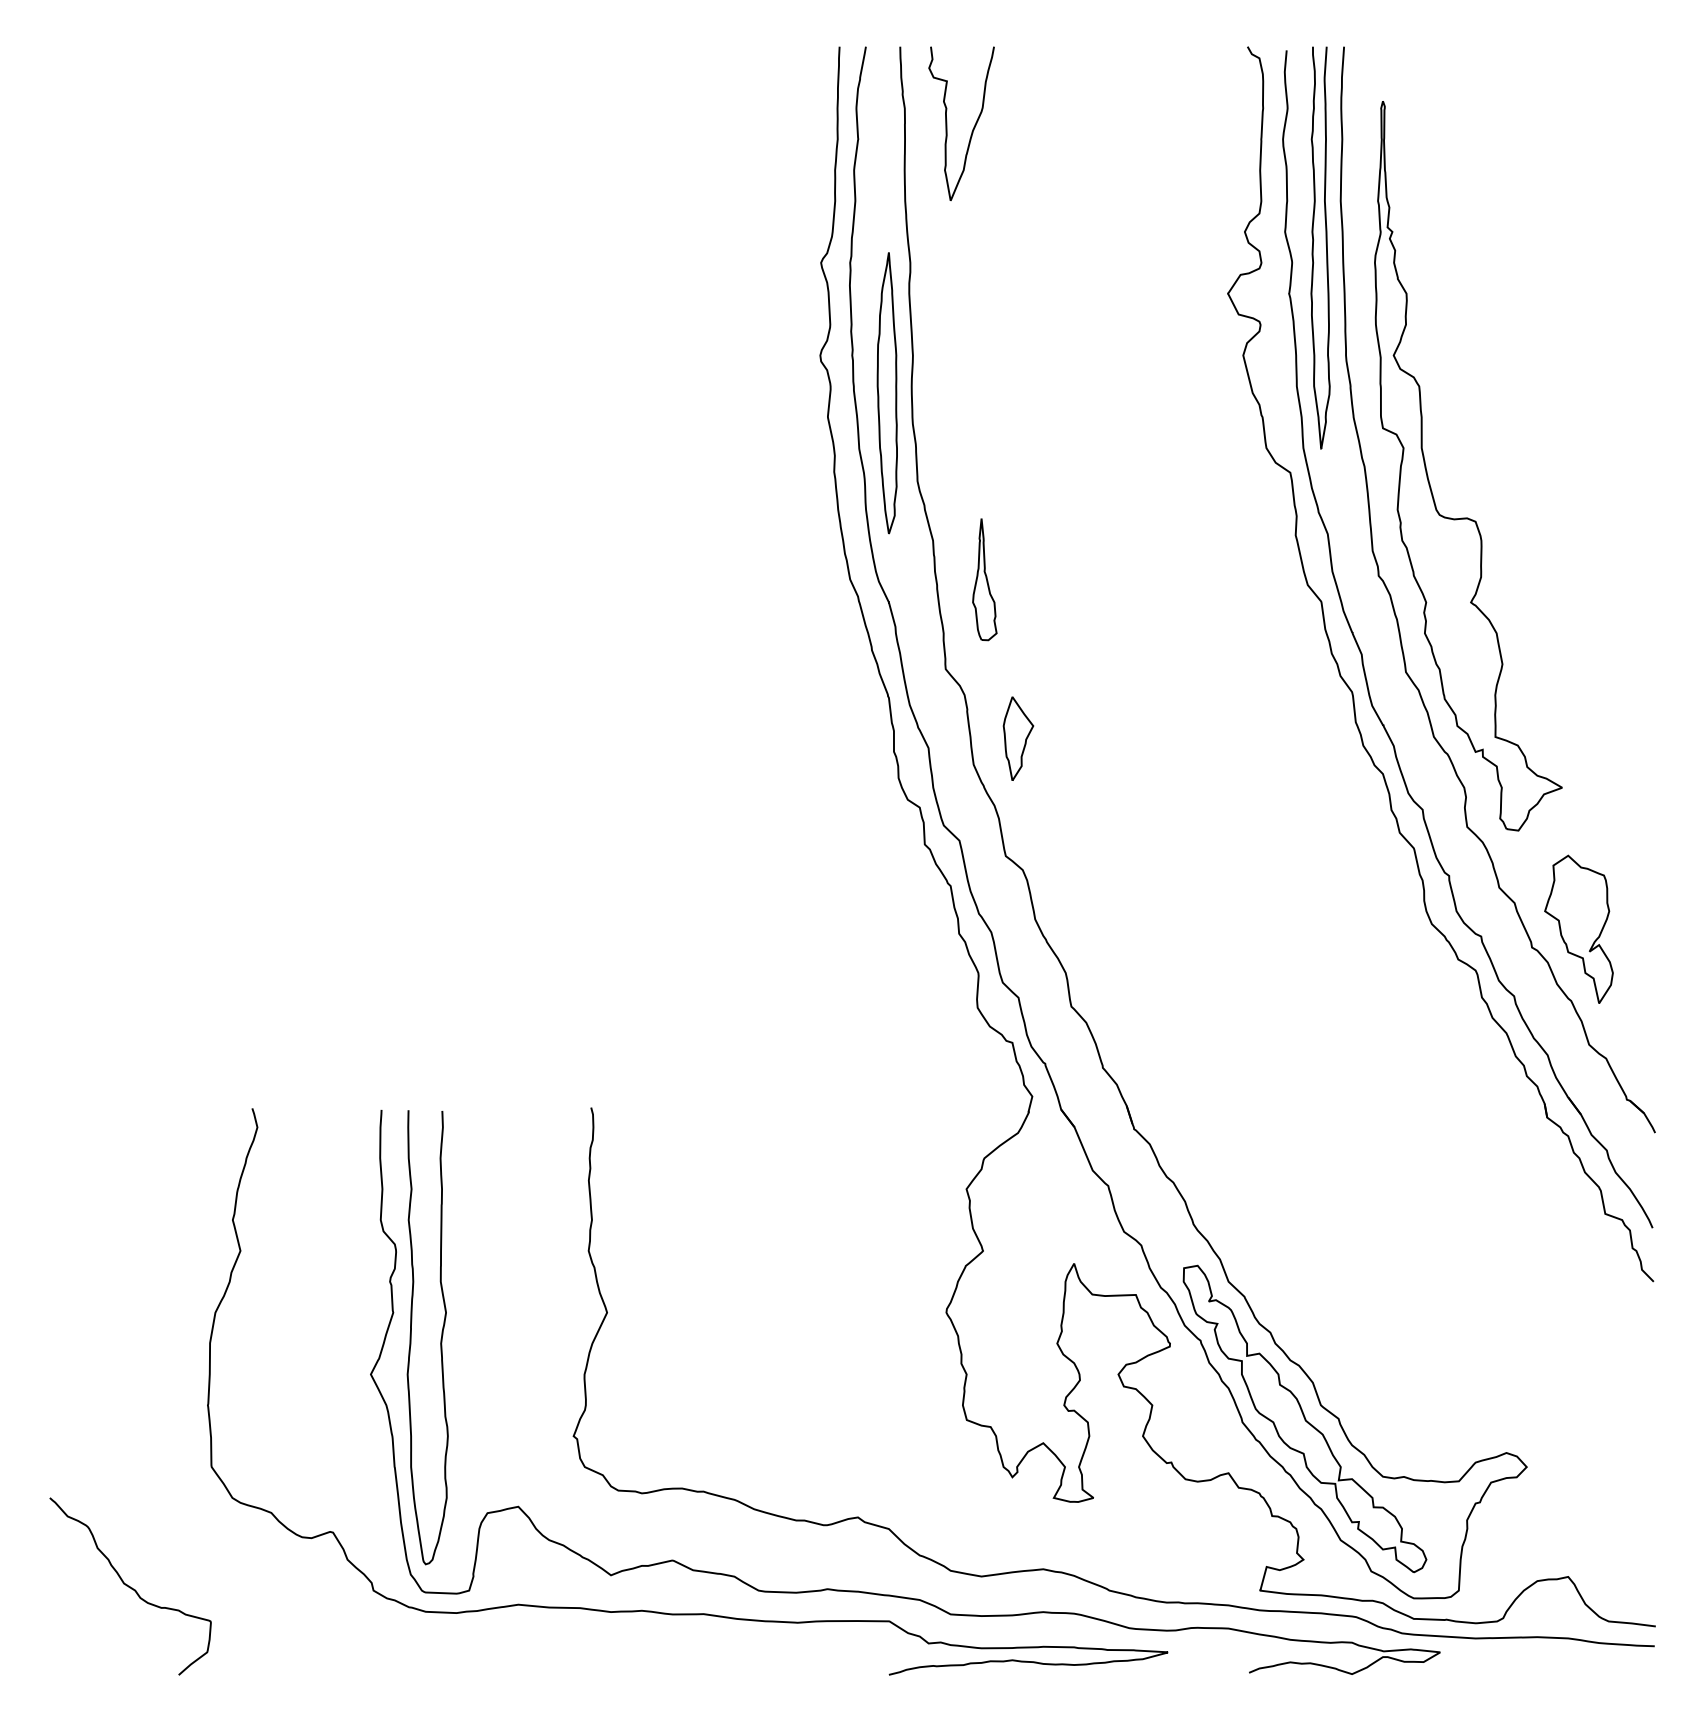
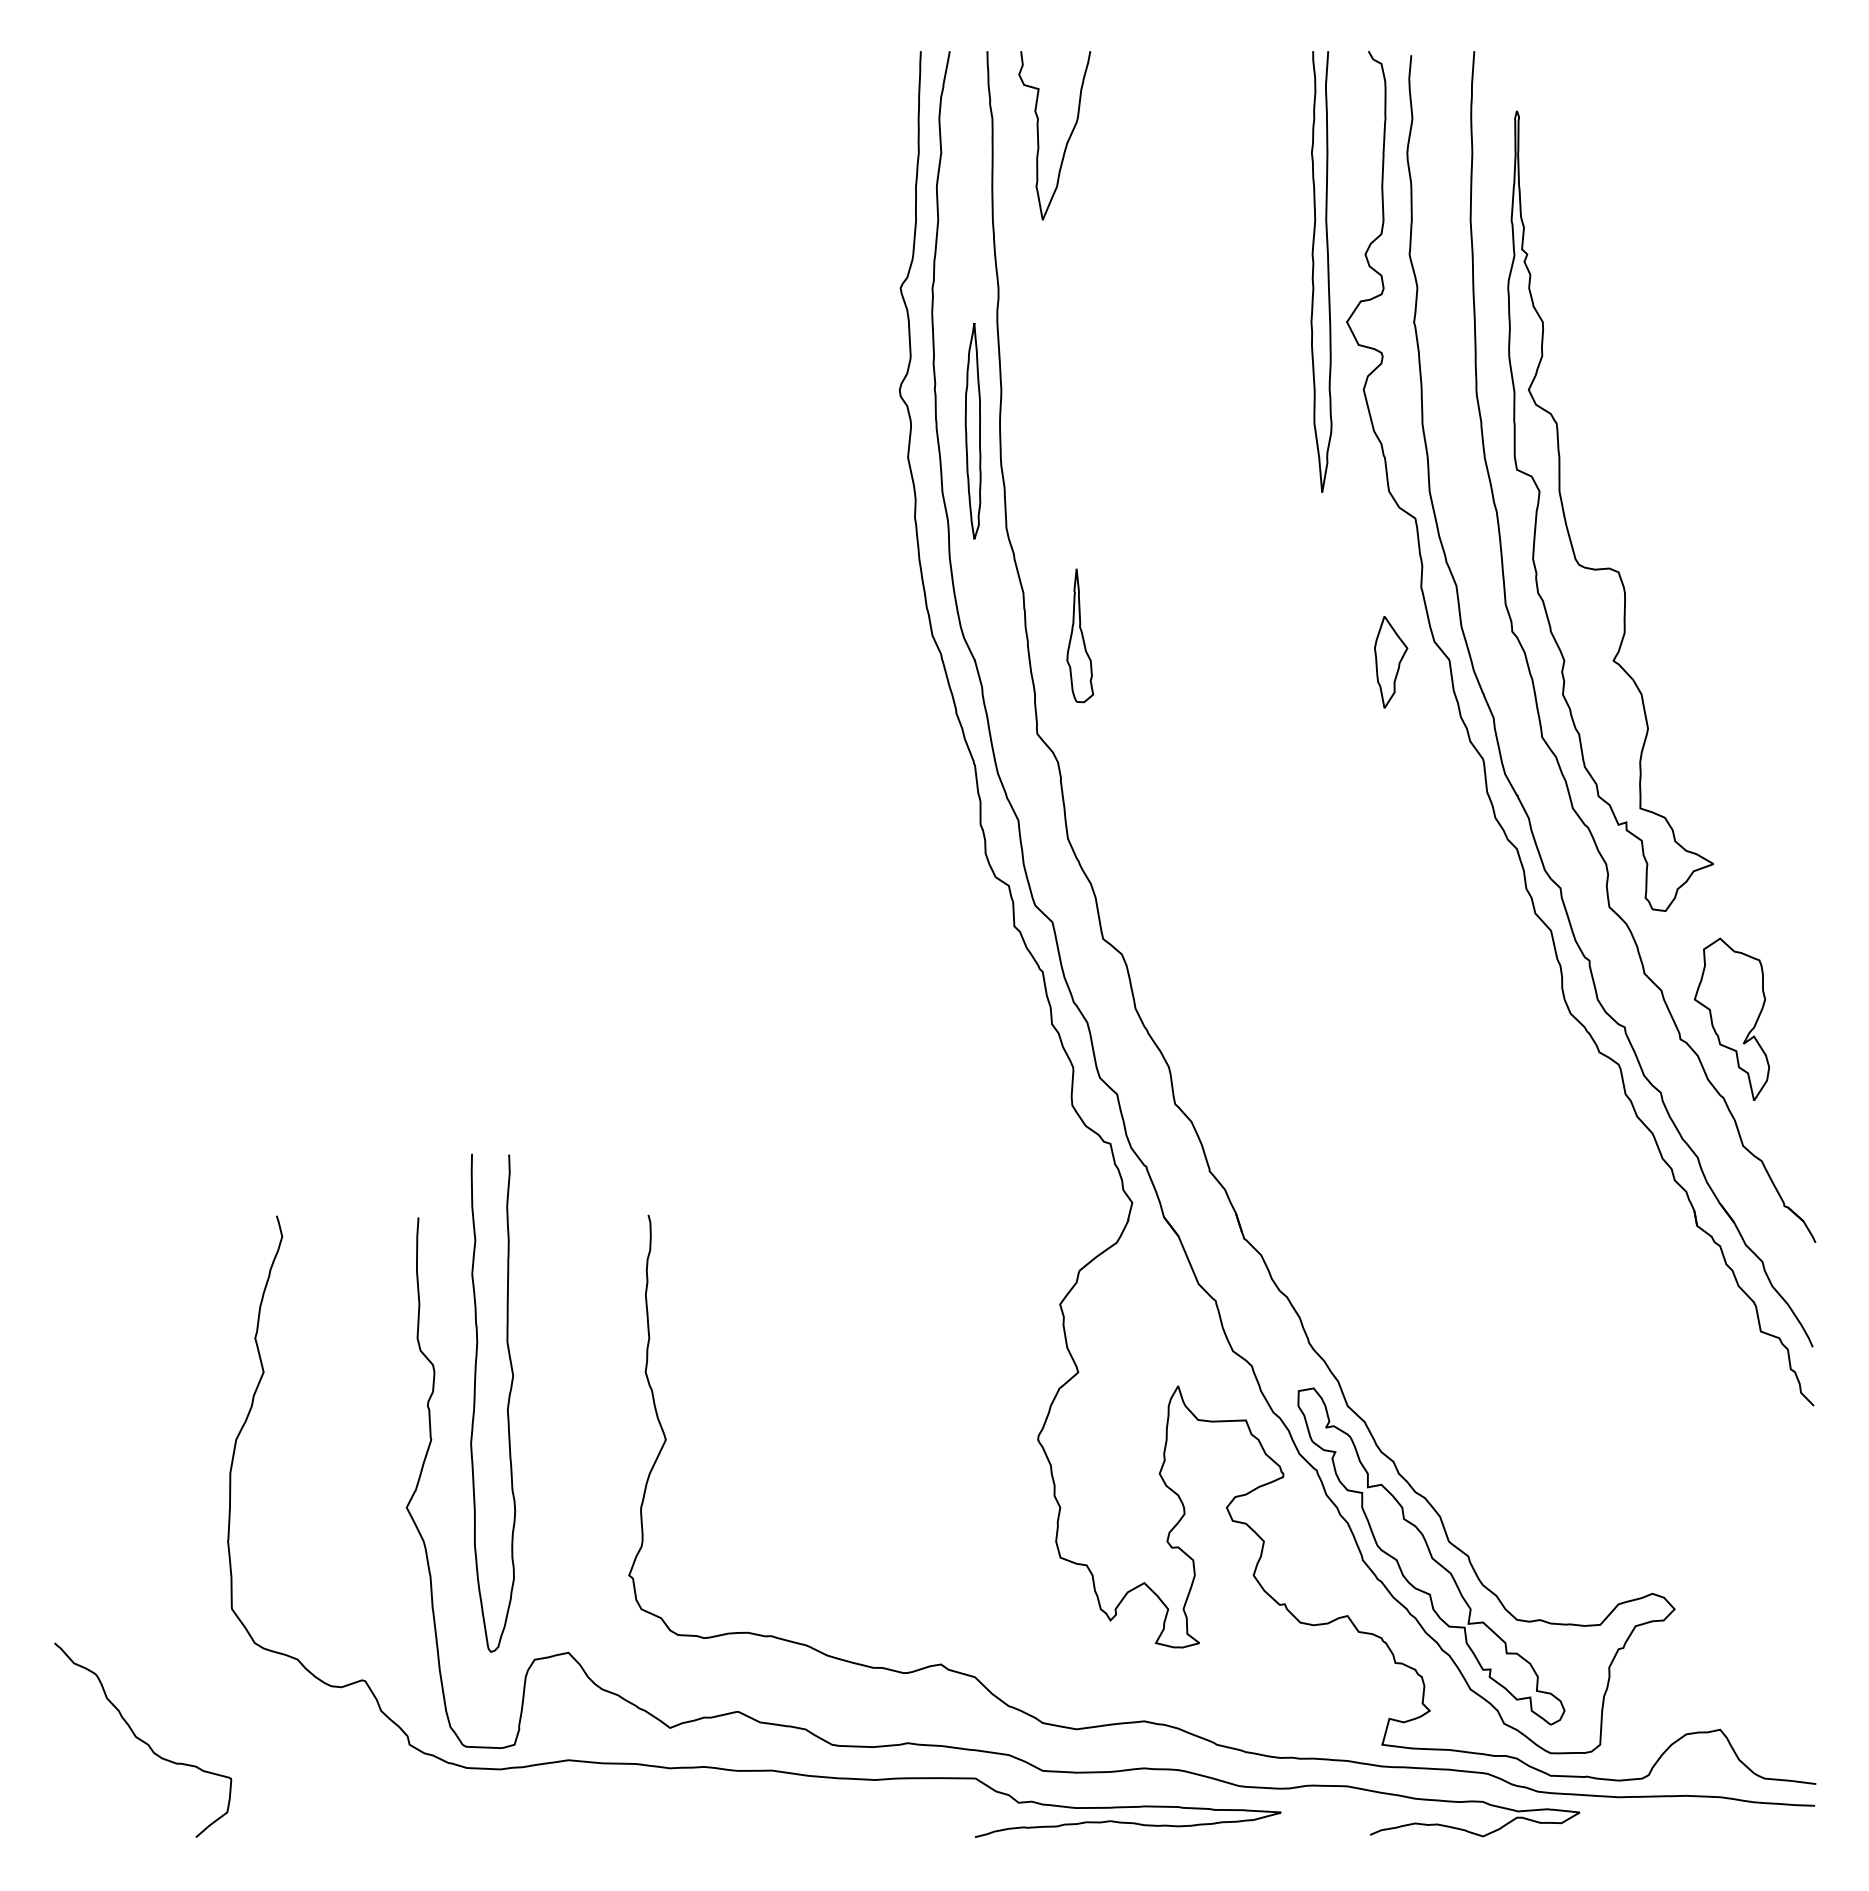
curve: (1326, 248) -> (1327, 272), moved
part: (886, 392) -> (972, 430), size x0.7
part: (1018, 738) -> (1391, 662), moved
curve: (440, 1336) -> (507, 1402), moved

